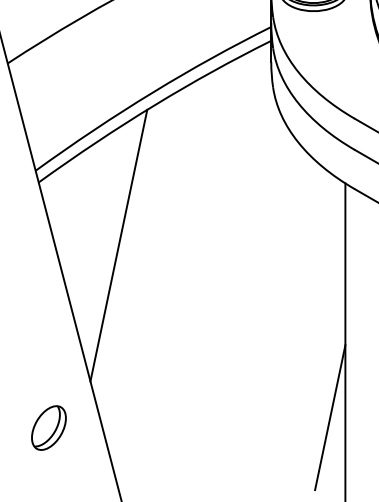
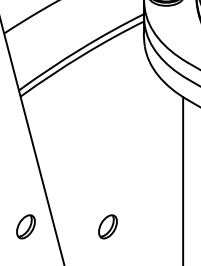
line: (117, 246) -> (62, 130), removed
line: (330, 416) -> (175, 220), removed
part: (202, 427) -> (107, 226), added

